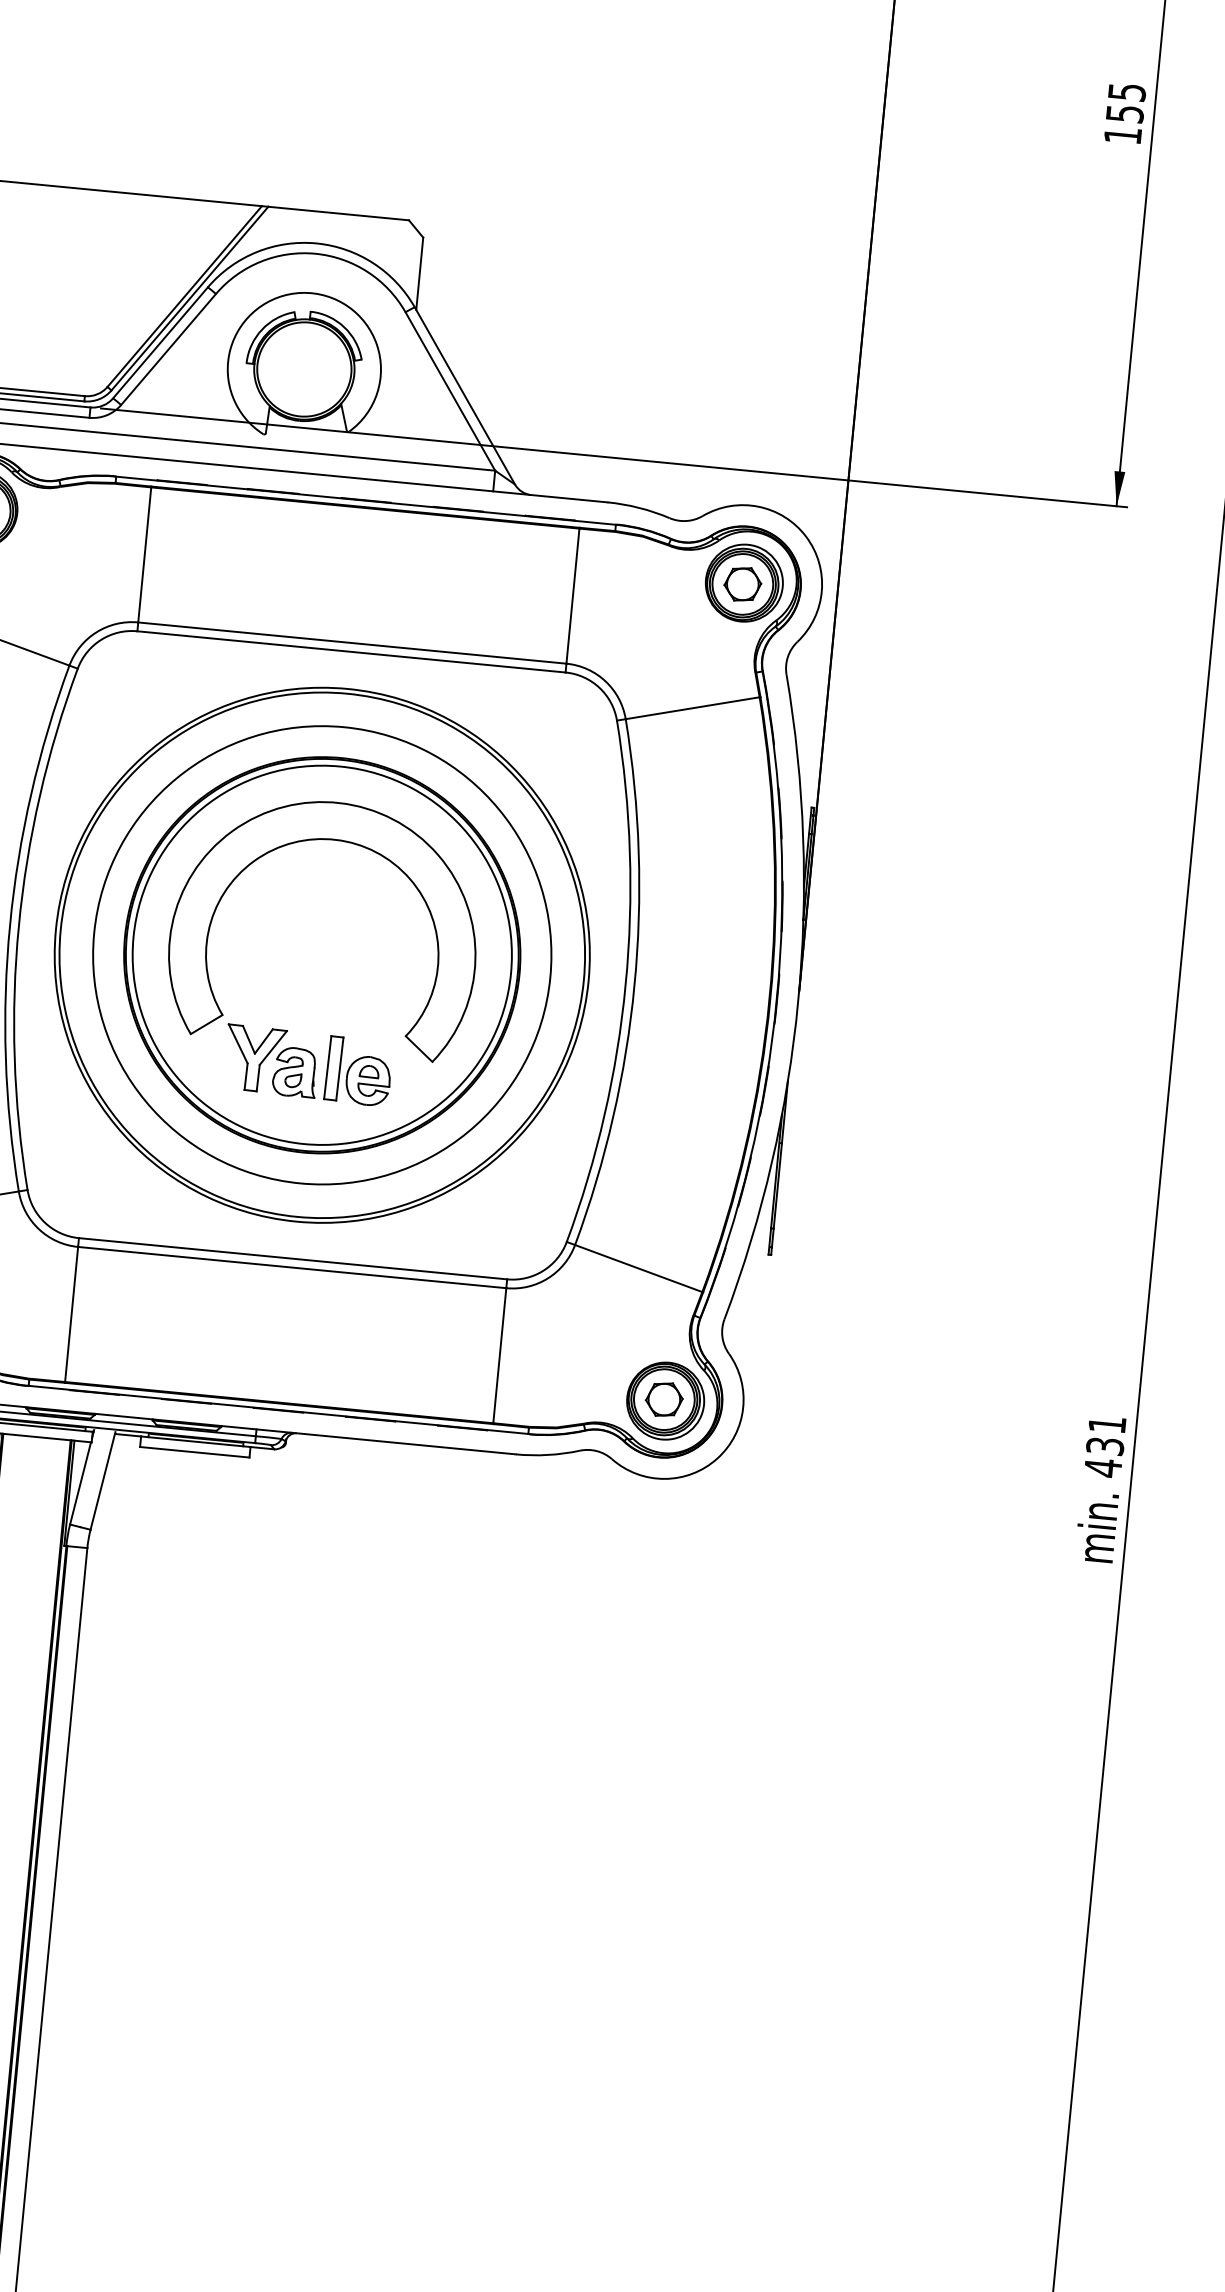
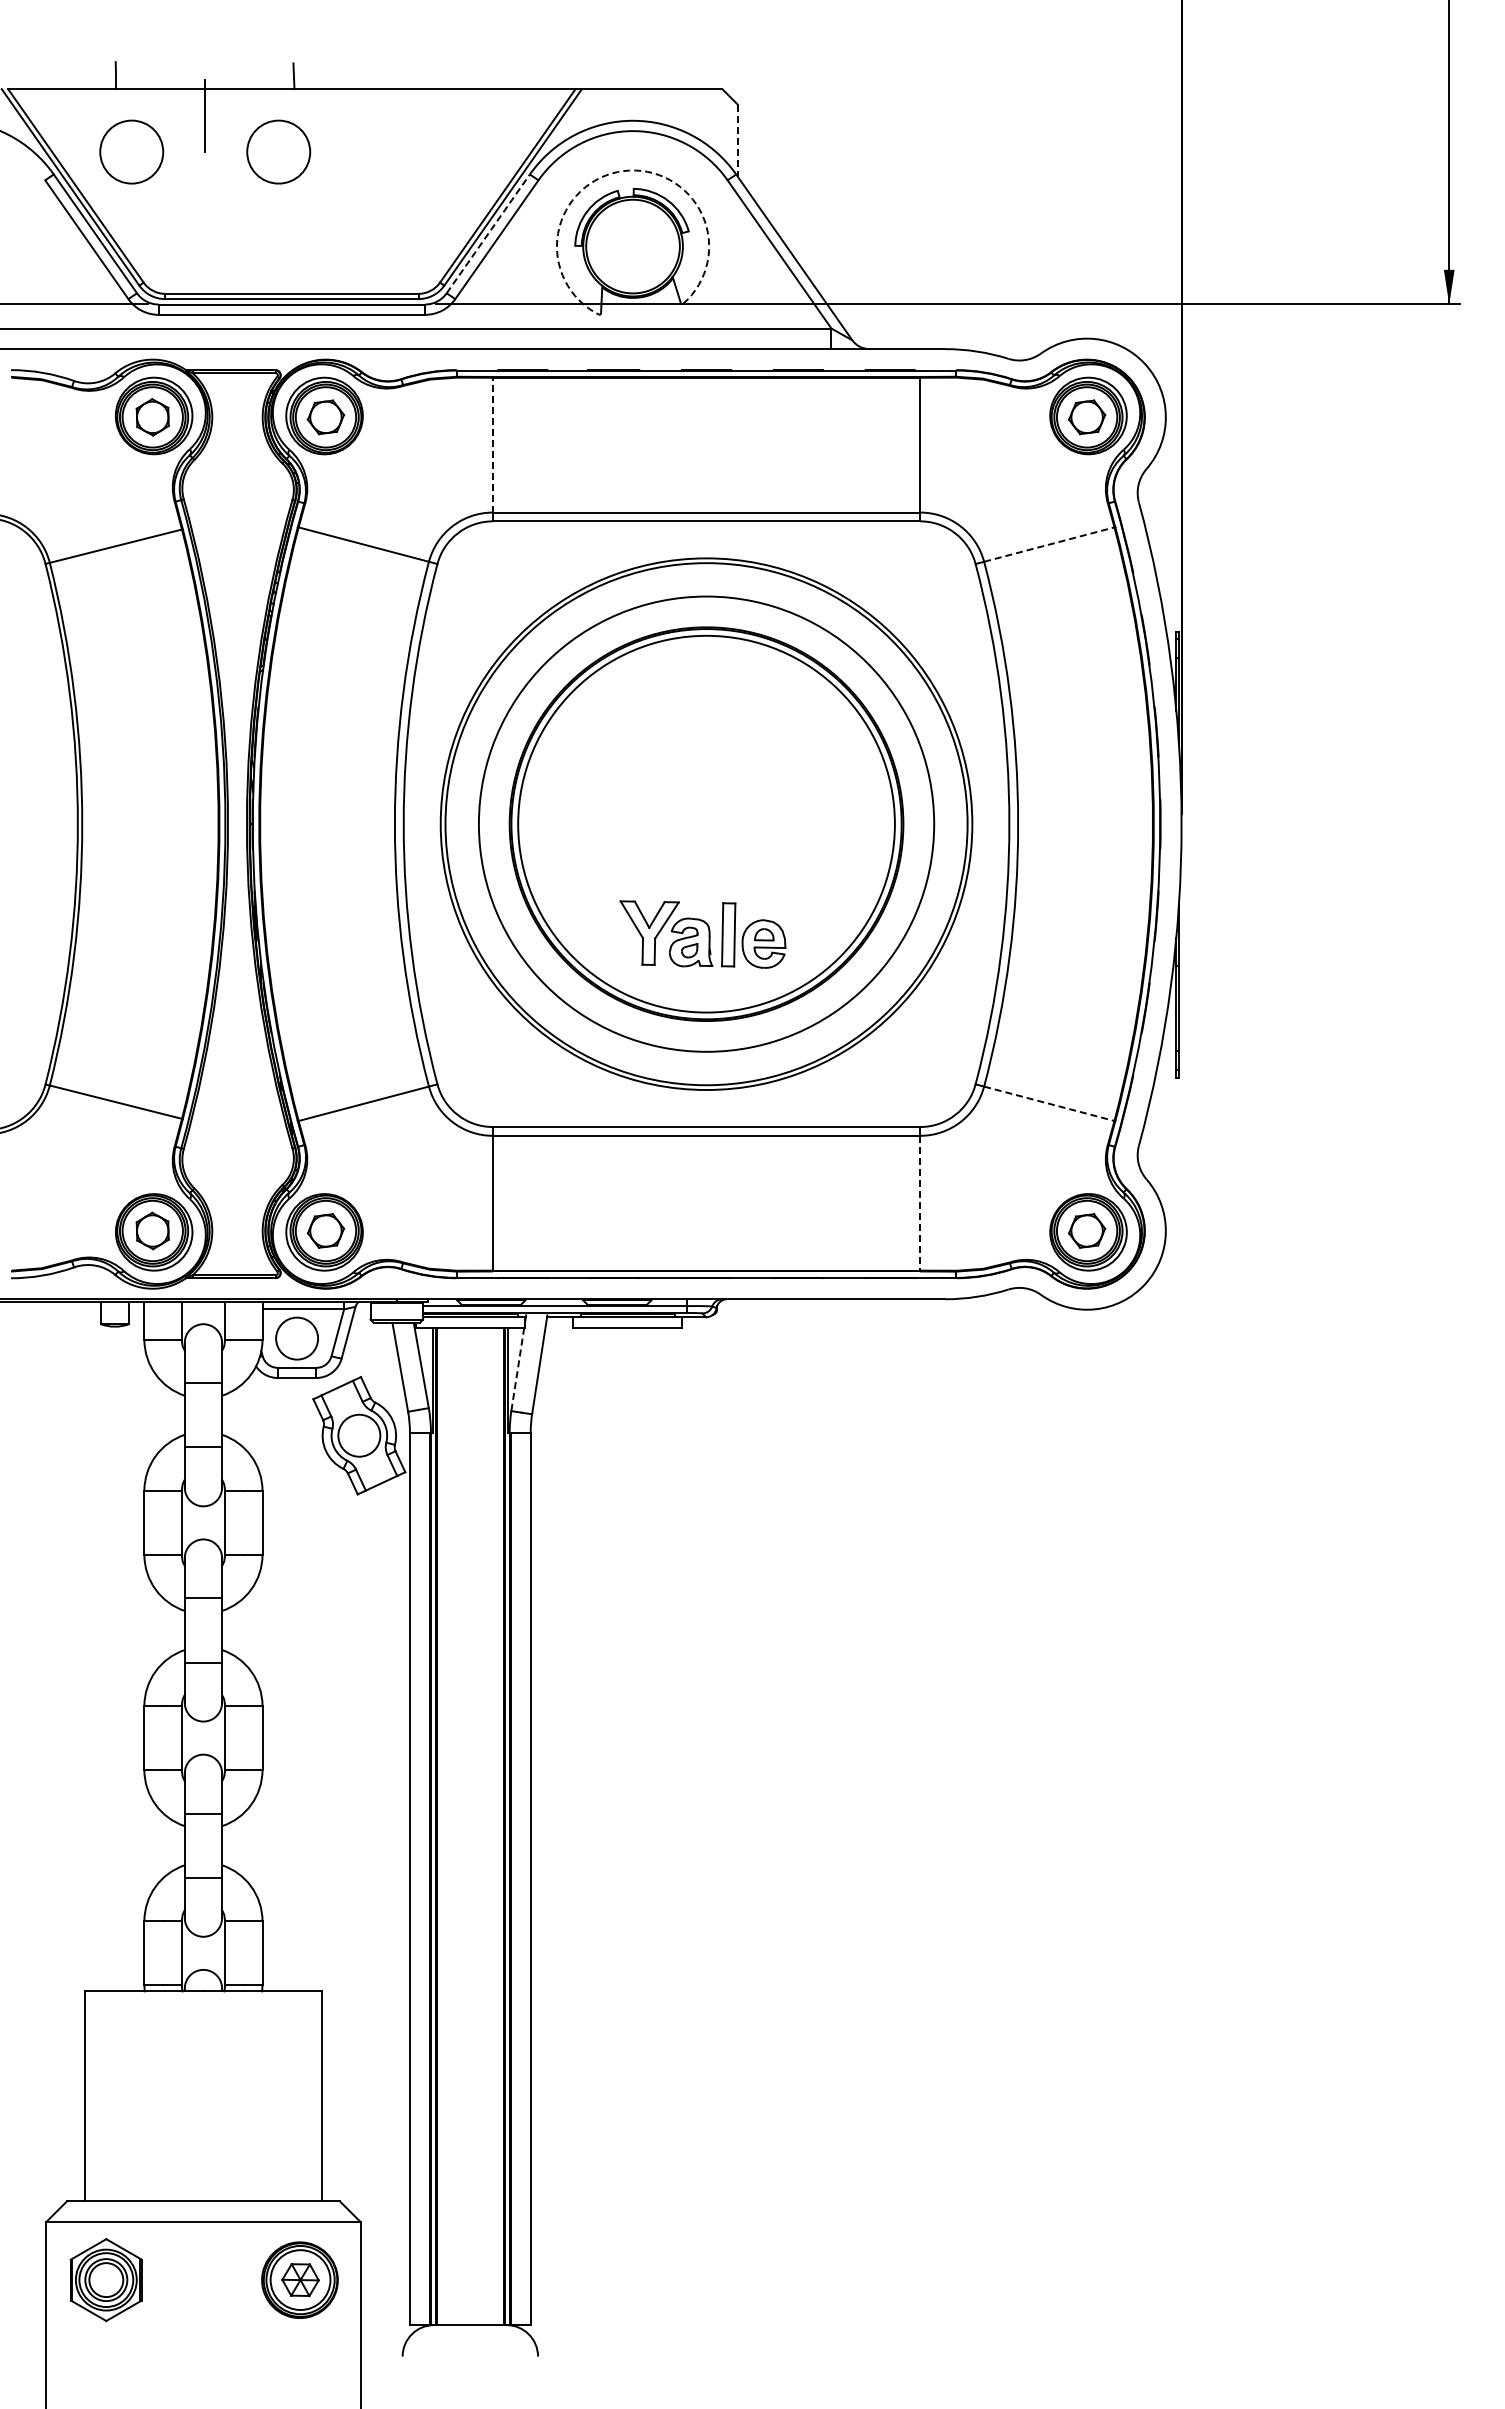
line: (420, 274) -> (738, 141), solid -> dashed
arc: (302, 293) -> (623, 171), solid -> dashed
line: (160, 342) -> (488, 233), solid -> dashed
line: (144, 554) -> (492, 444), solid -> dashed
line: (692, 708) -> (1049, 544), solid -> dashed
part: (323, 840) -> (696, 710), removed
line: (638, 1268) -> (1049, 1103), solid -> dashed
line: (500, 1356) -> (920, 1203), solid -> dashed
line: (80, 1483) -> (517, 1369), solid -> dashed

